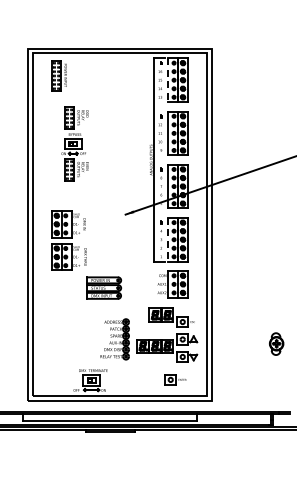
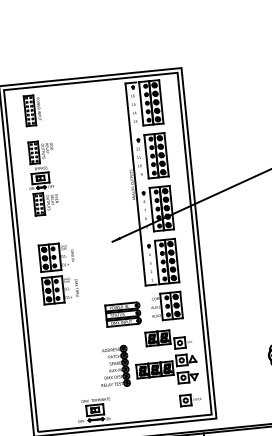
line: (167, 80) -> (140, 104), dashed -> solid
part: (74, 143) -> (41, 177), moved
line: (167, 239) -> (156, 262), dashed -> solid
part: (104, 287) -> (123, 313), moved
part: (175, 379) -> (190, 399), moved

